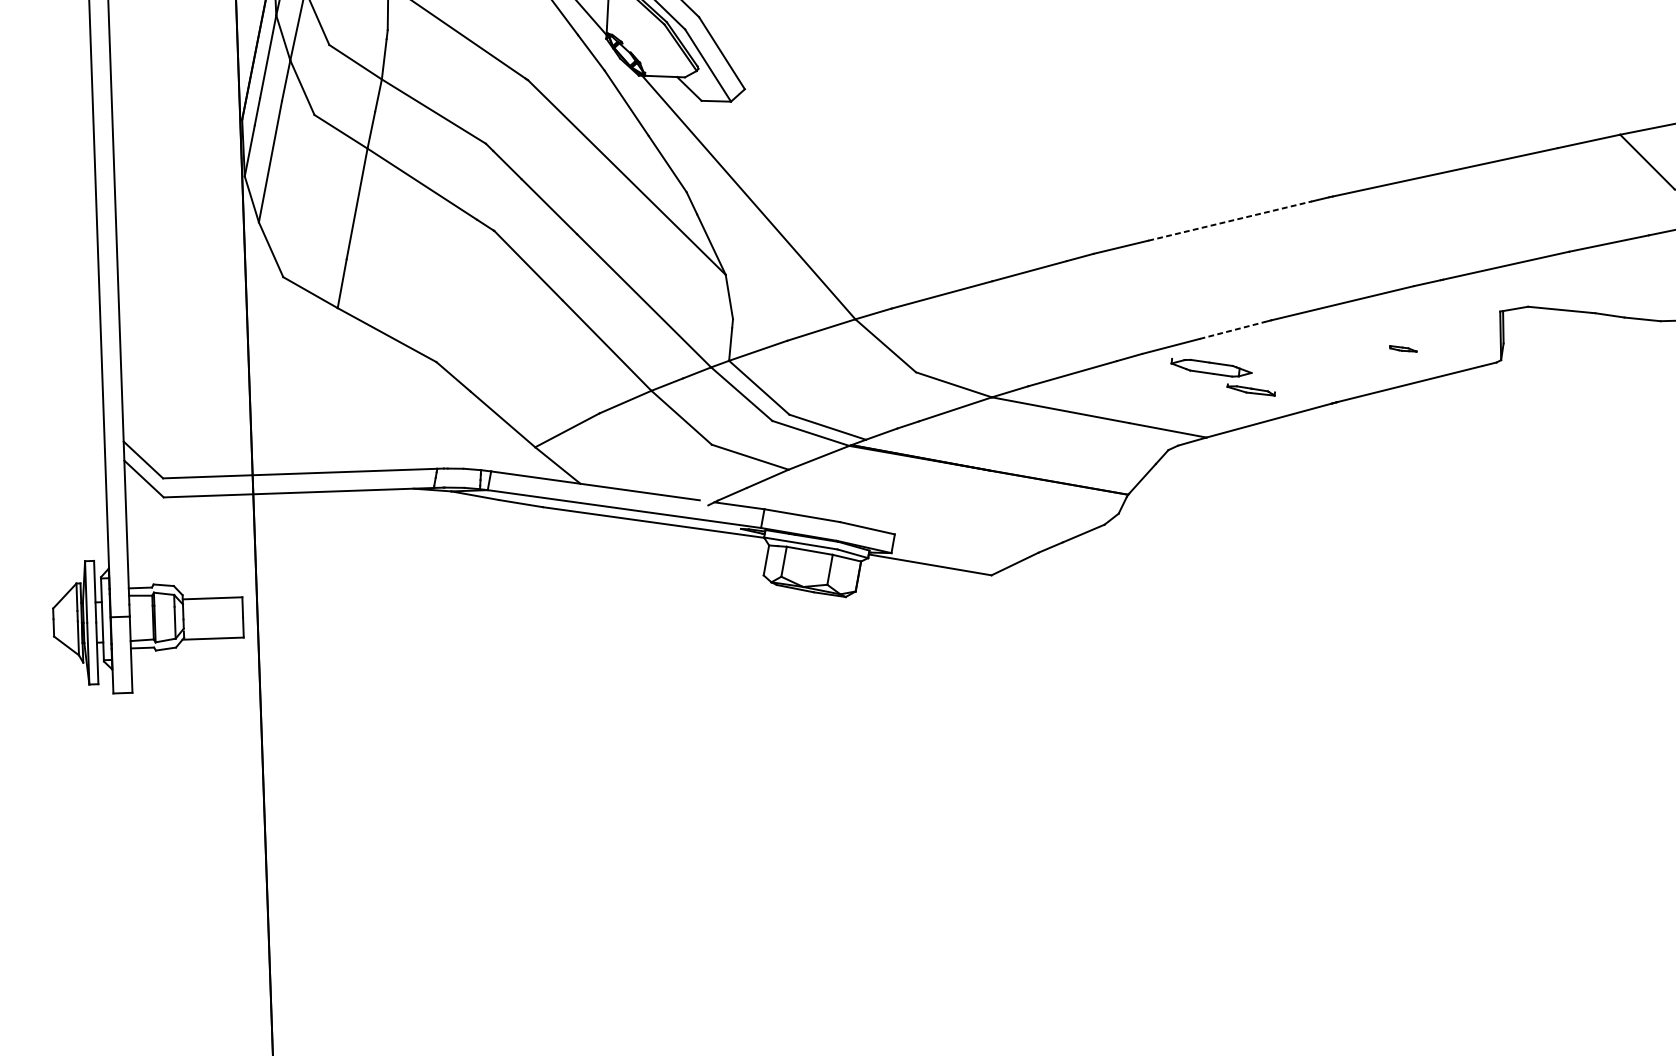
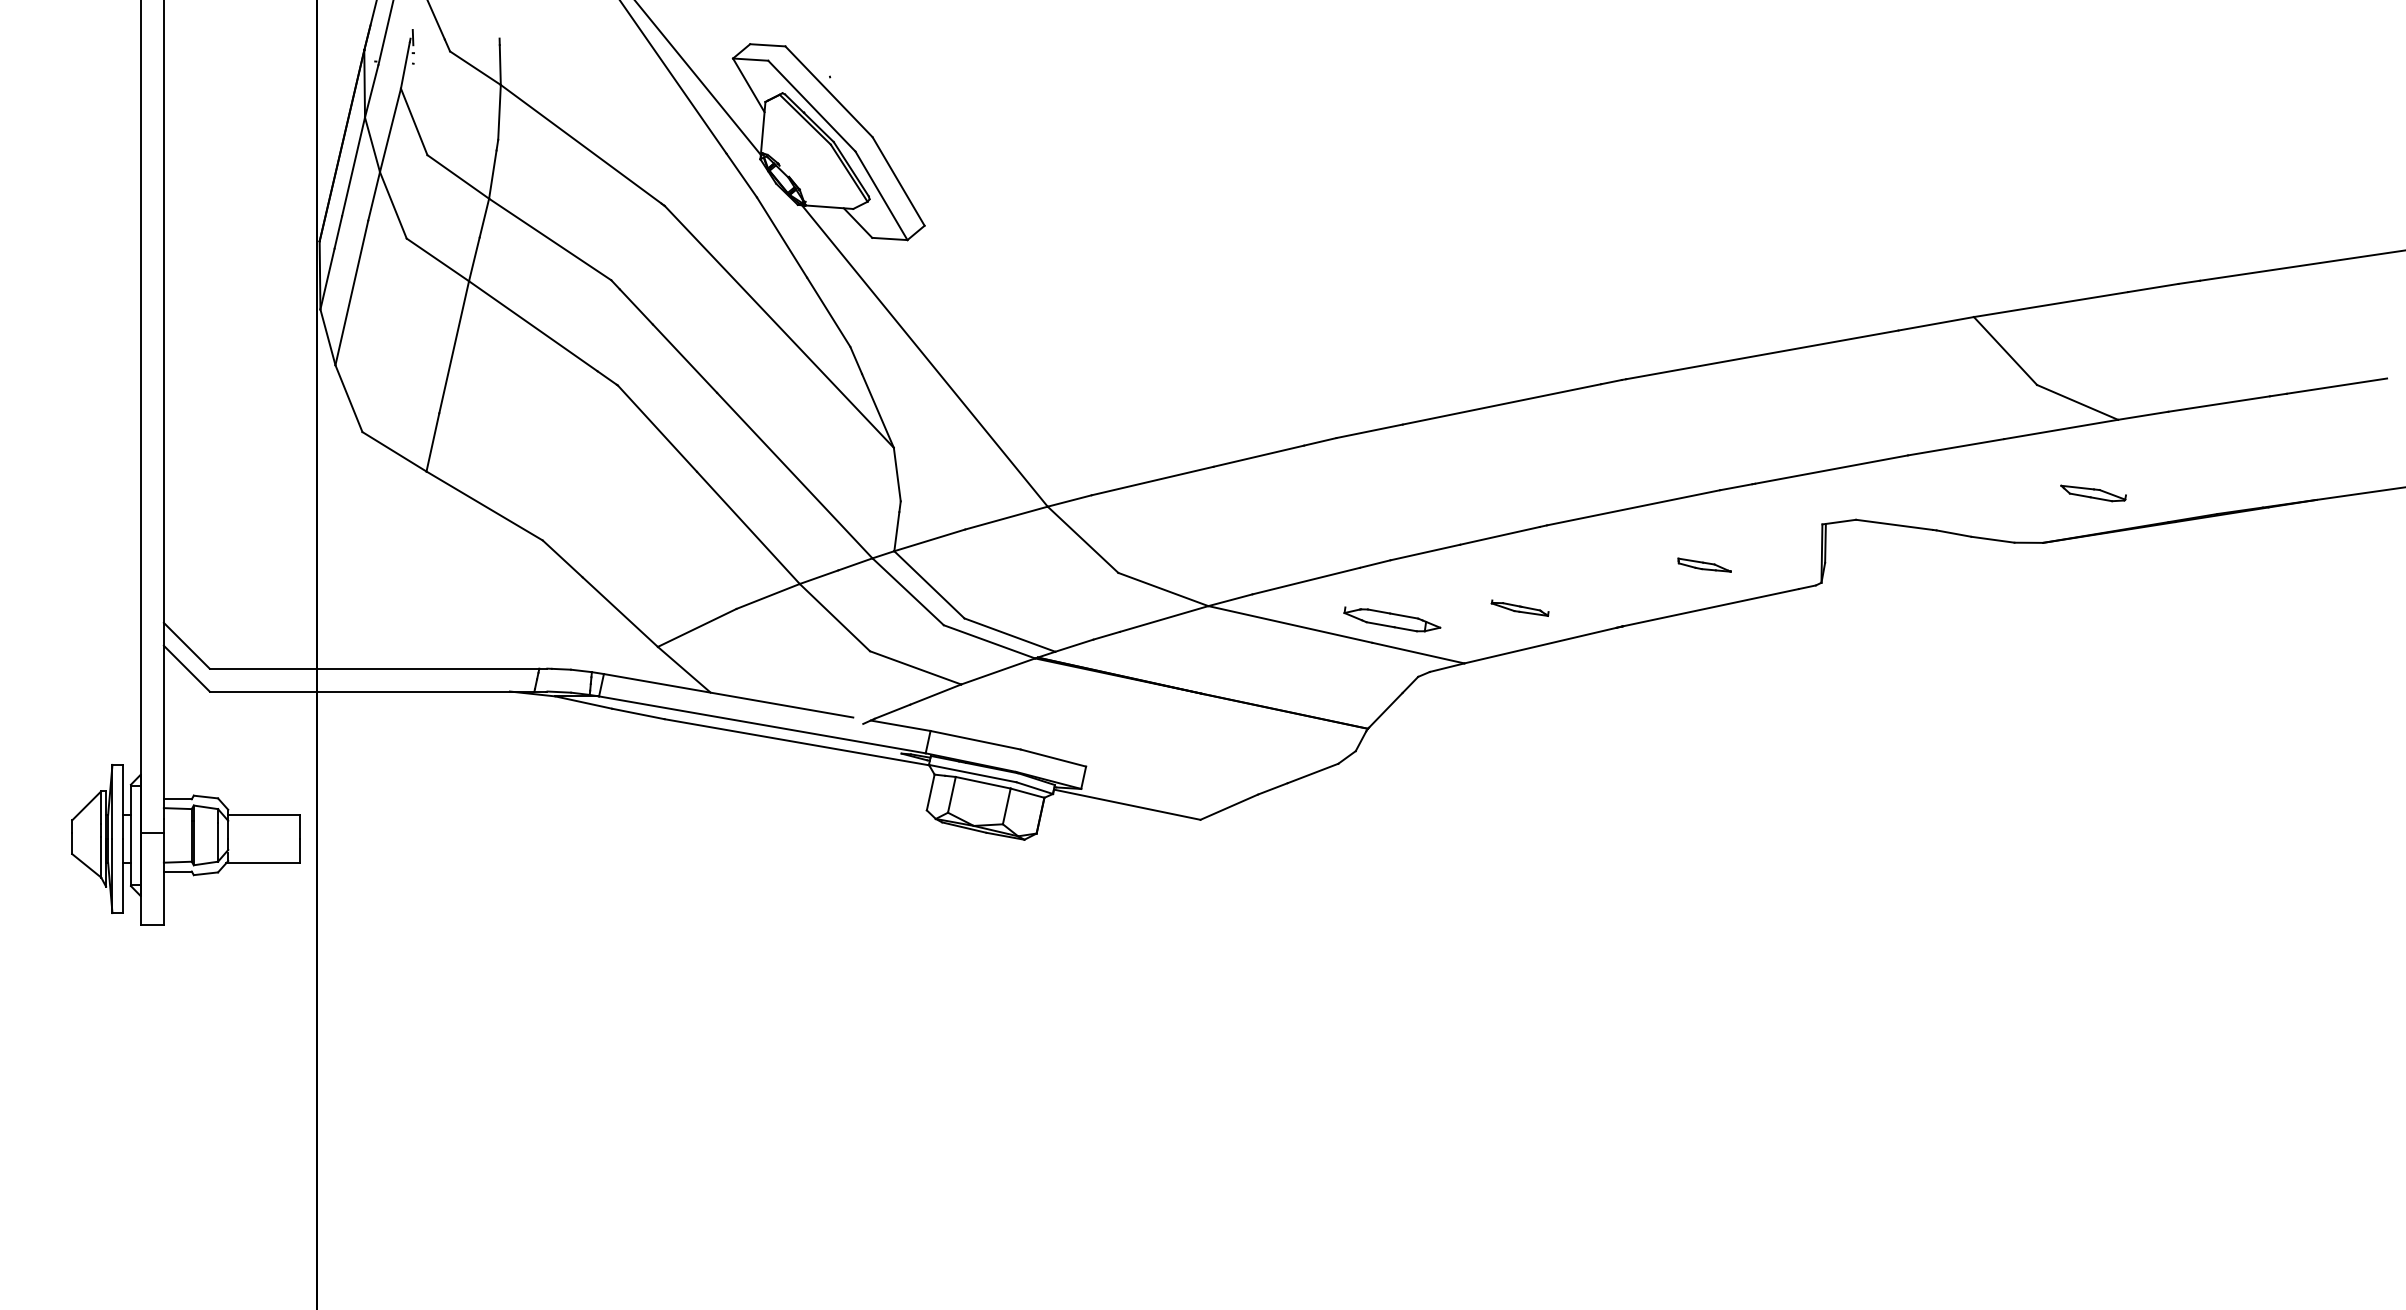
line: (1230, 221) -> (1502, 404), dashed -> solid
line: (1232, 330) -> (1500, 535), dashed -> solid
part: (1403, 348) -> (1704, 564), size x1.67
part: (1211, 367) -> (1392, 619), moved

